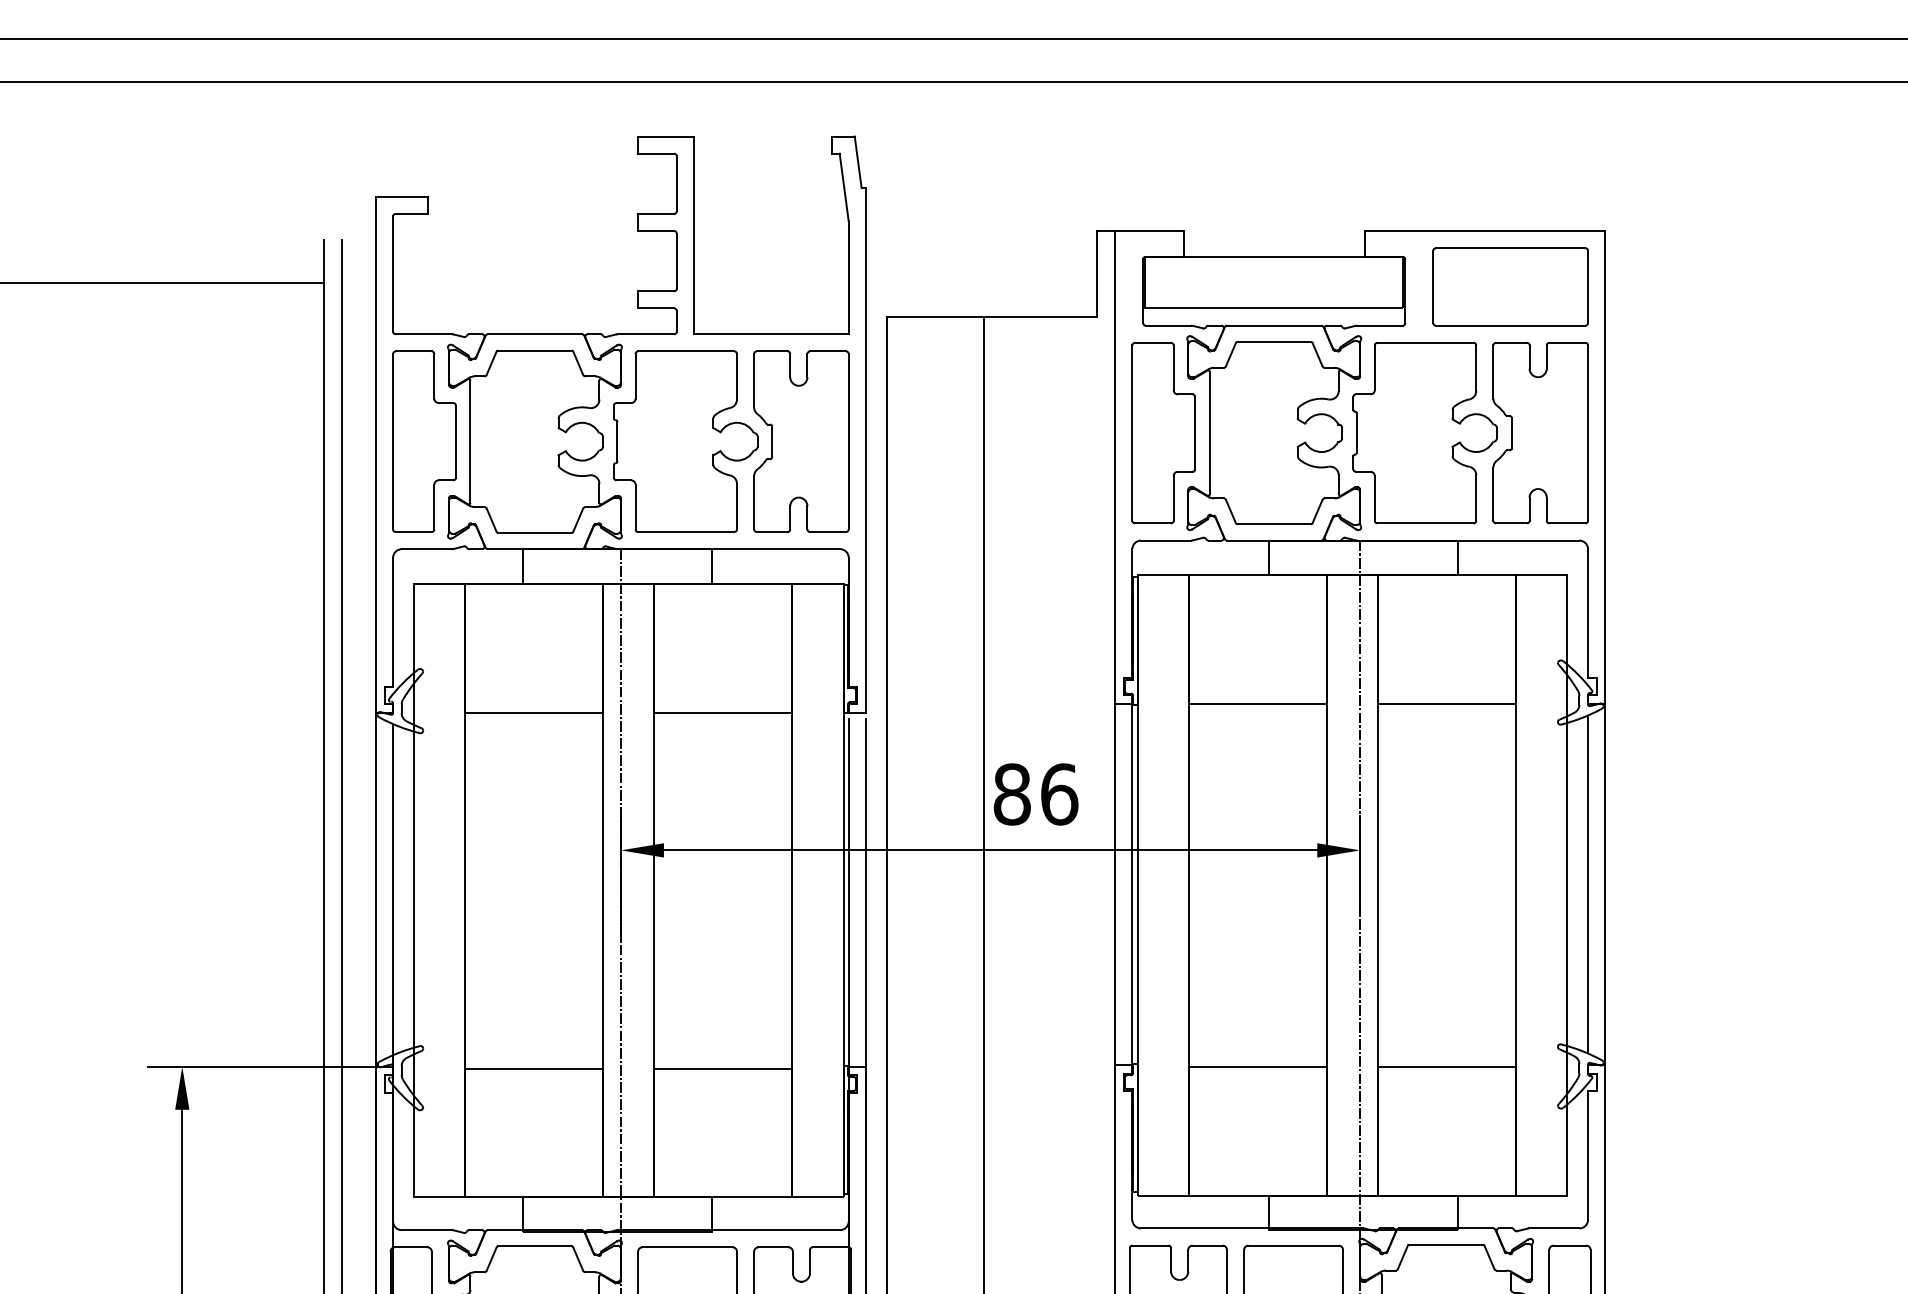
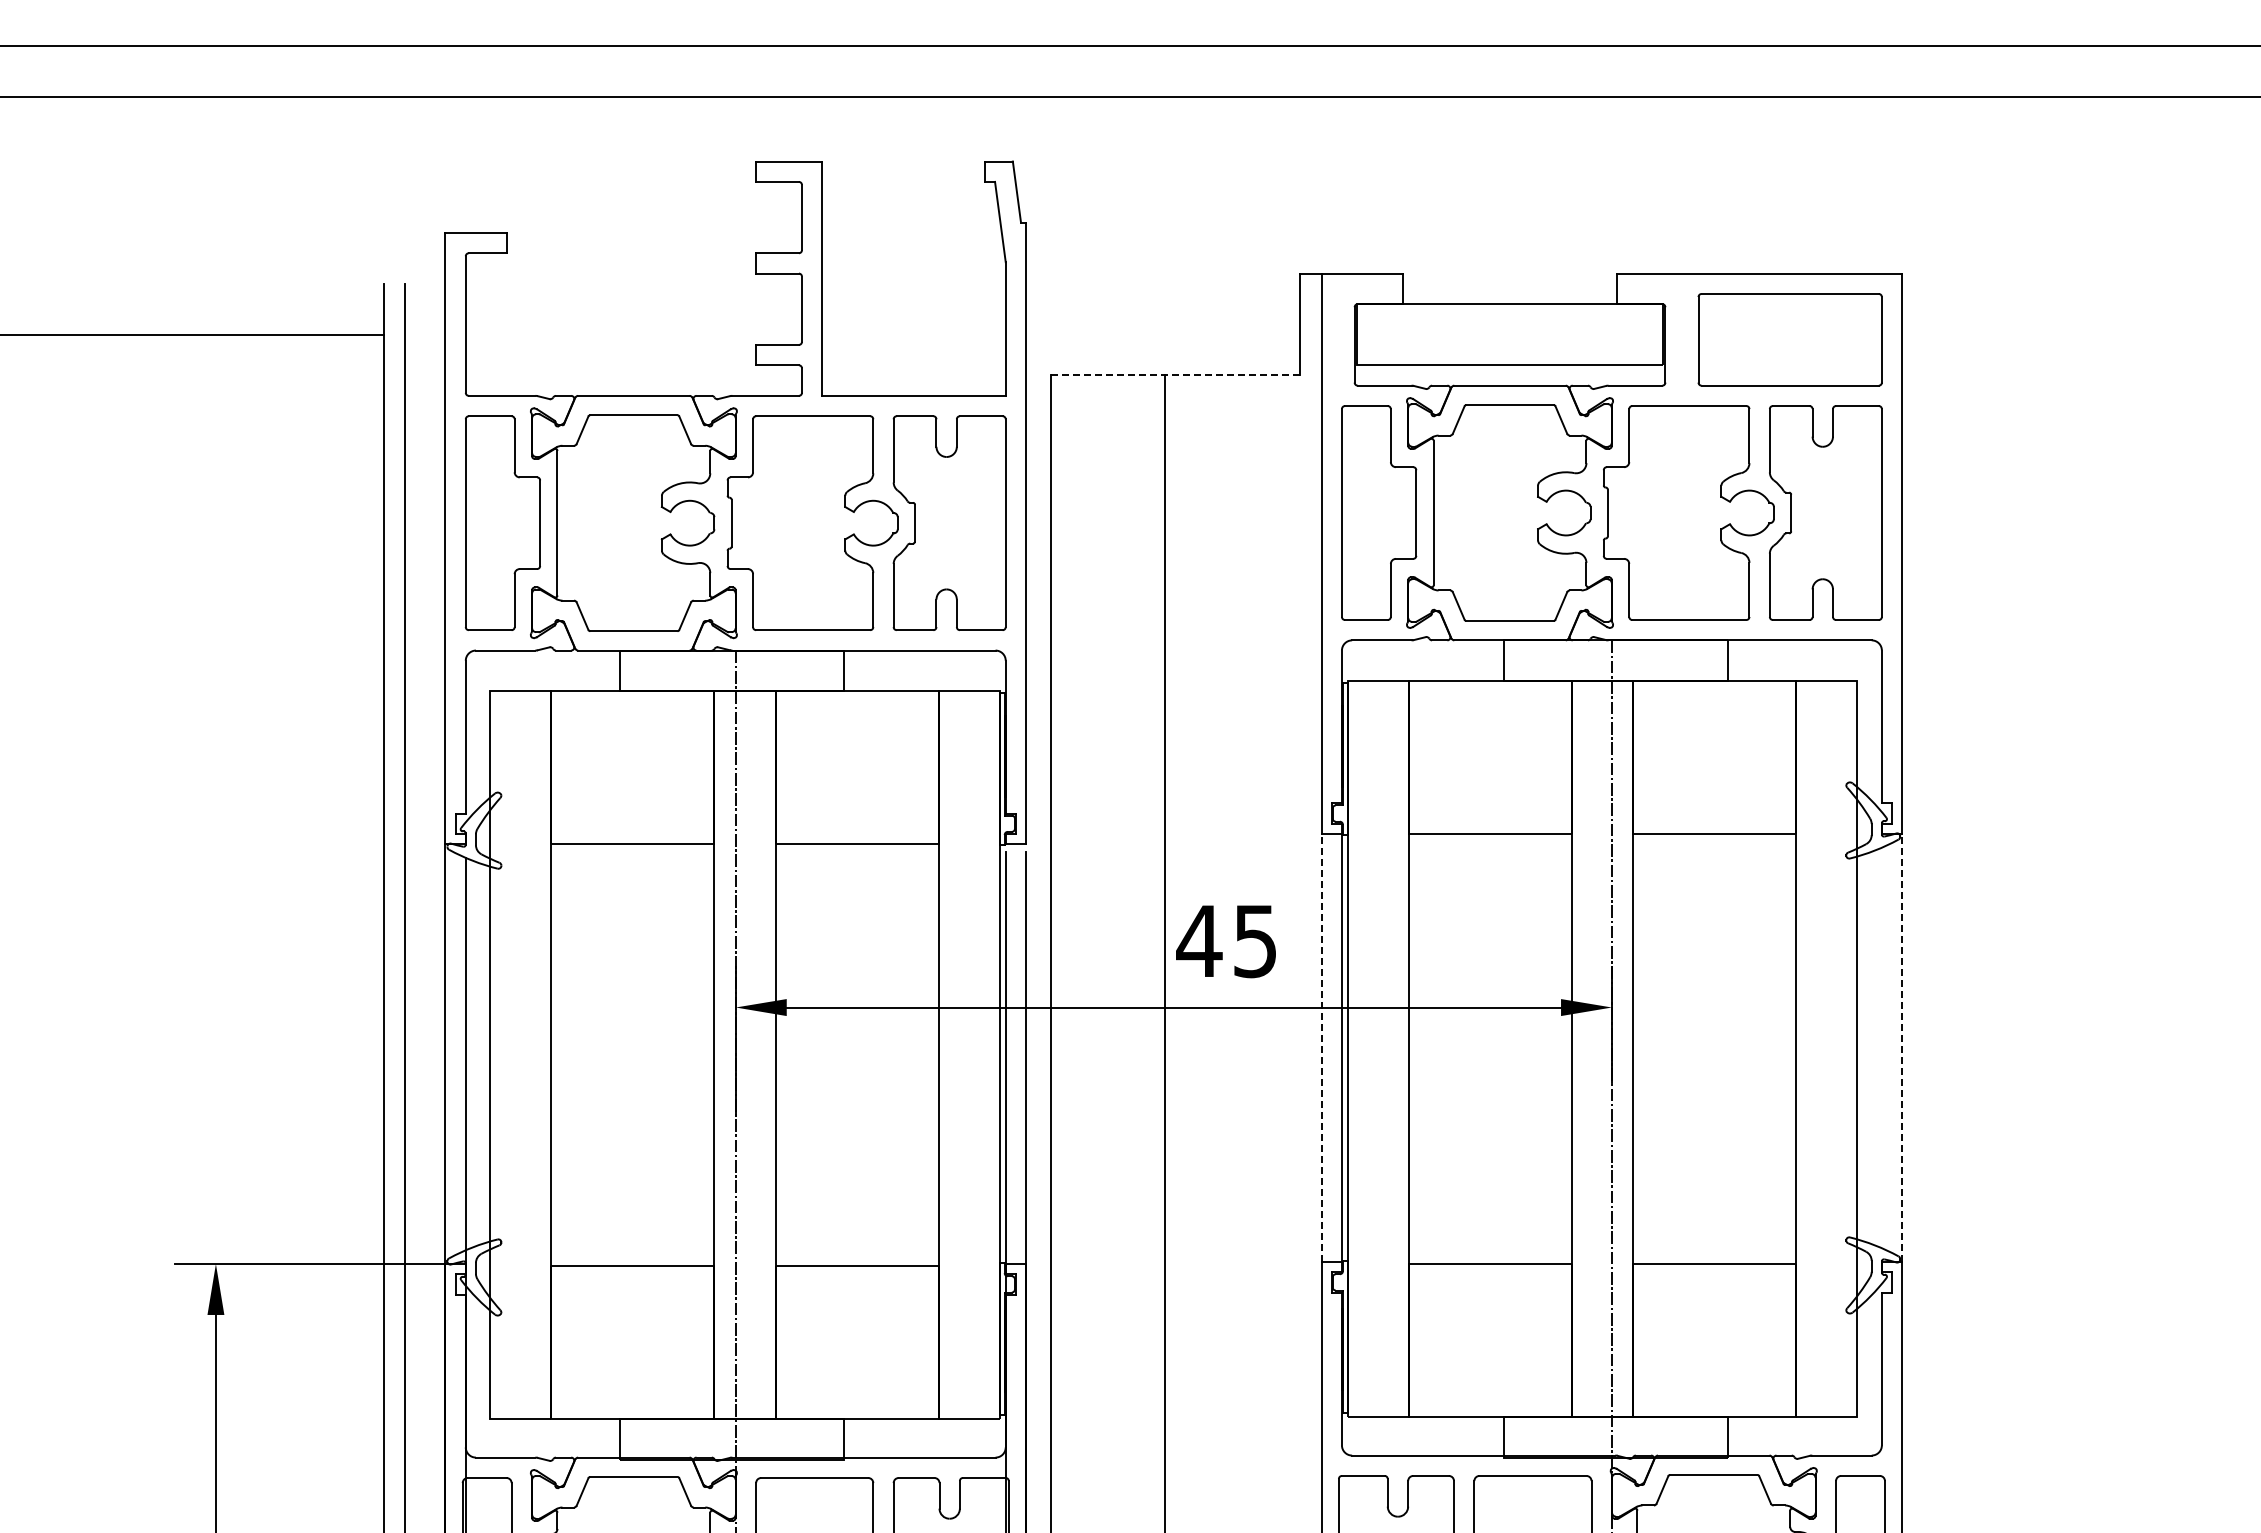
line: (991, 317) -> (1175, 375), solid -> dashed
text: (1035, 794) -> (1227, 941), 86 -> 45
line: (1115, 884) -> (1321, 1047), solid -> dashed
line: (1587, 884) -> (1881, 1047), removed
line: (1605, 884) -> (1902, 1047), solid -> dashed

